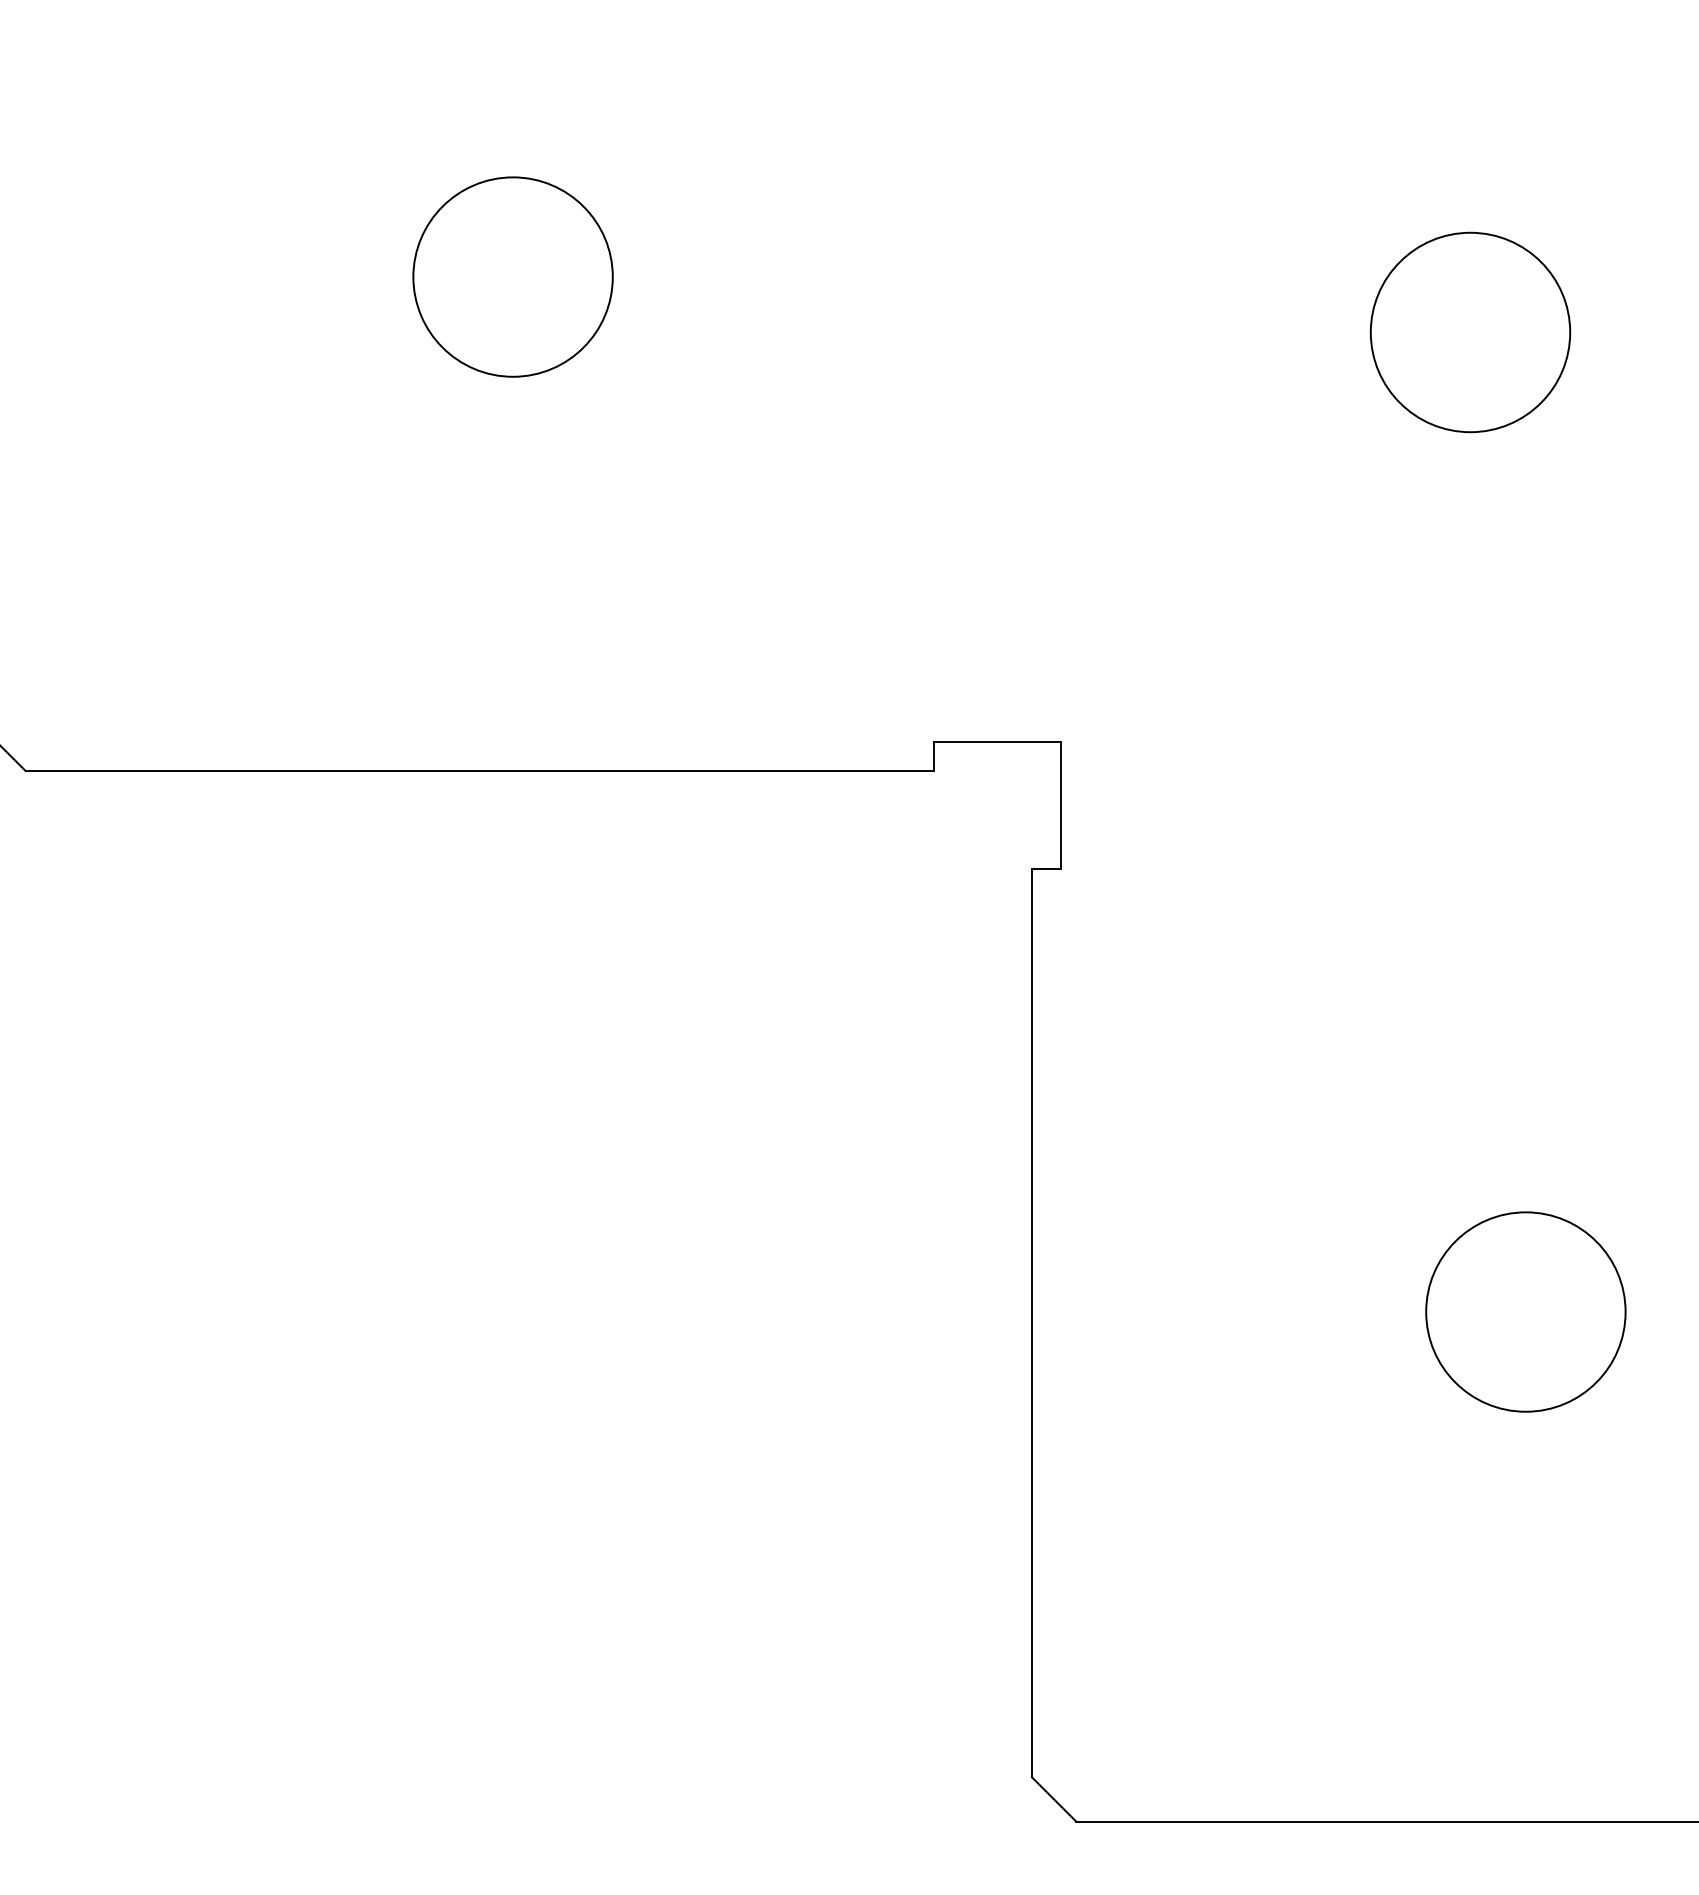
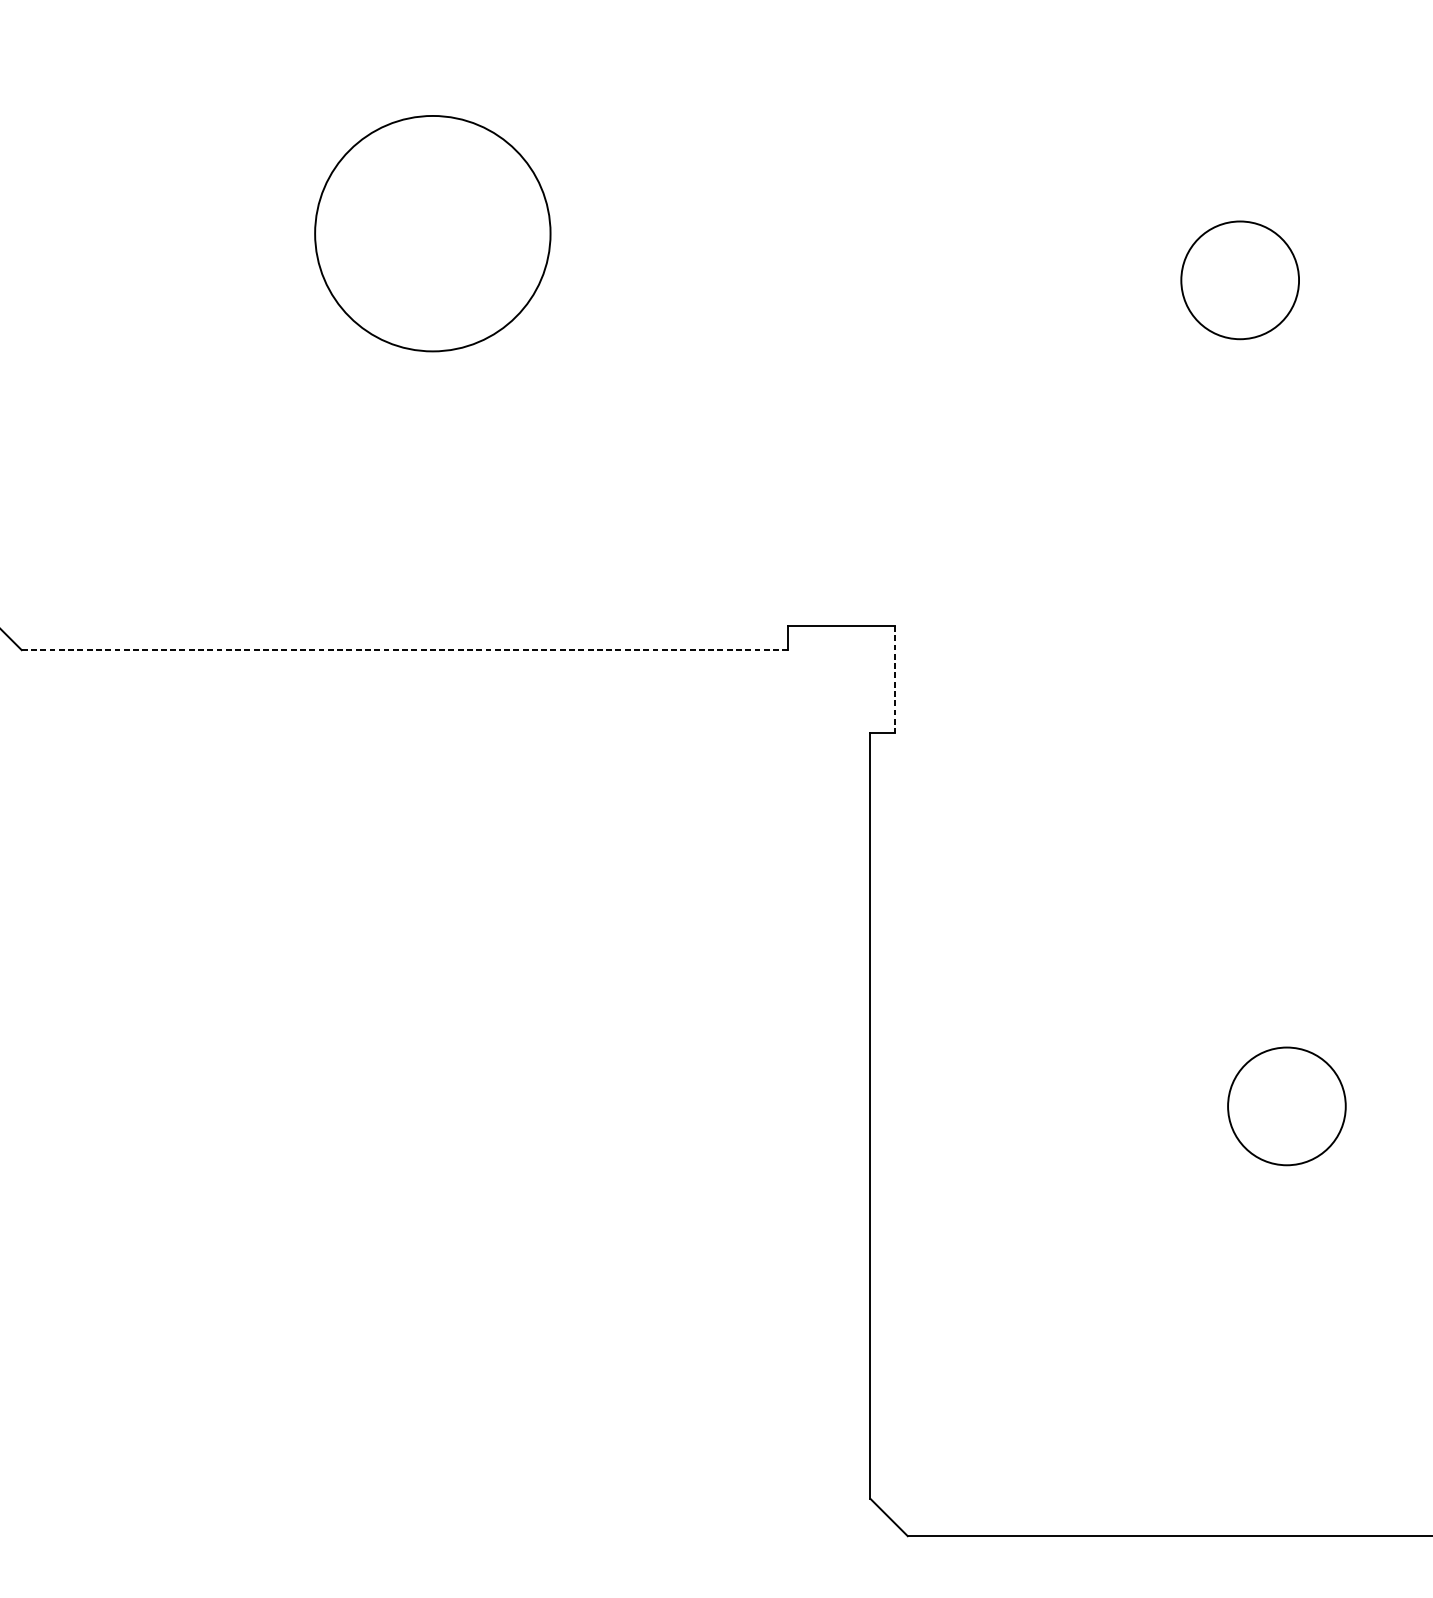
circle: (512, 276) -> (432, 233), size x1.4
circle: (1470, 332) -> (1240, 280), size x0.7
line: (480, 770) -> (405, 649), solid -> dashed
line: (1060, 806) -> (894, 680), solid -> dashed
circle: (1525, 1311) -> (1286, 1105), size x0.7

